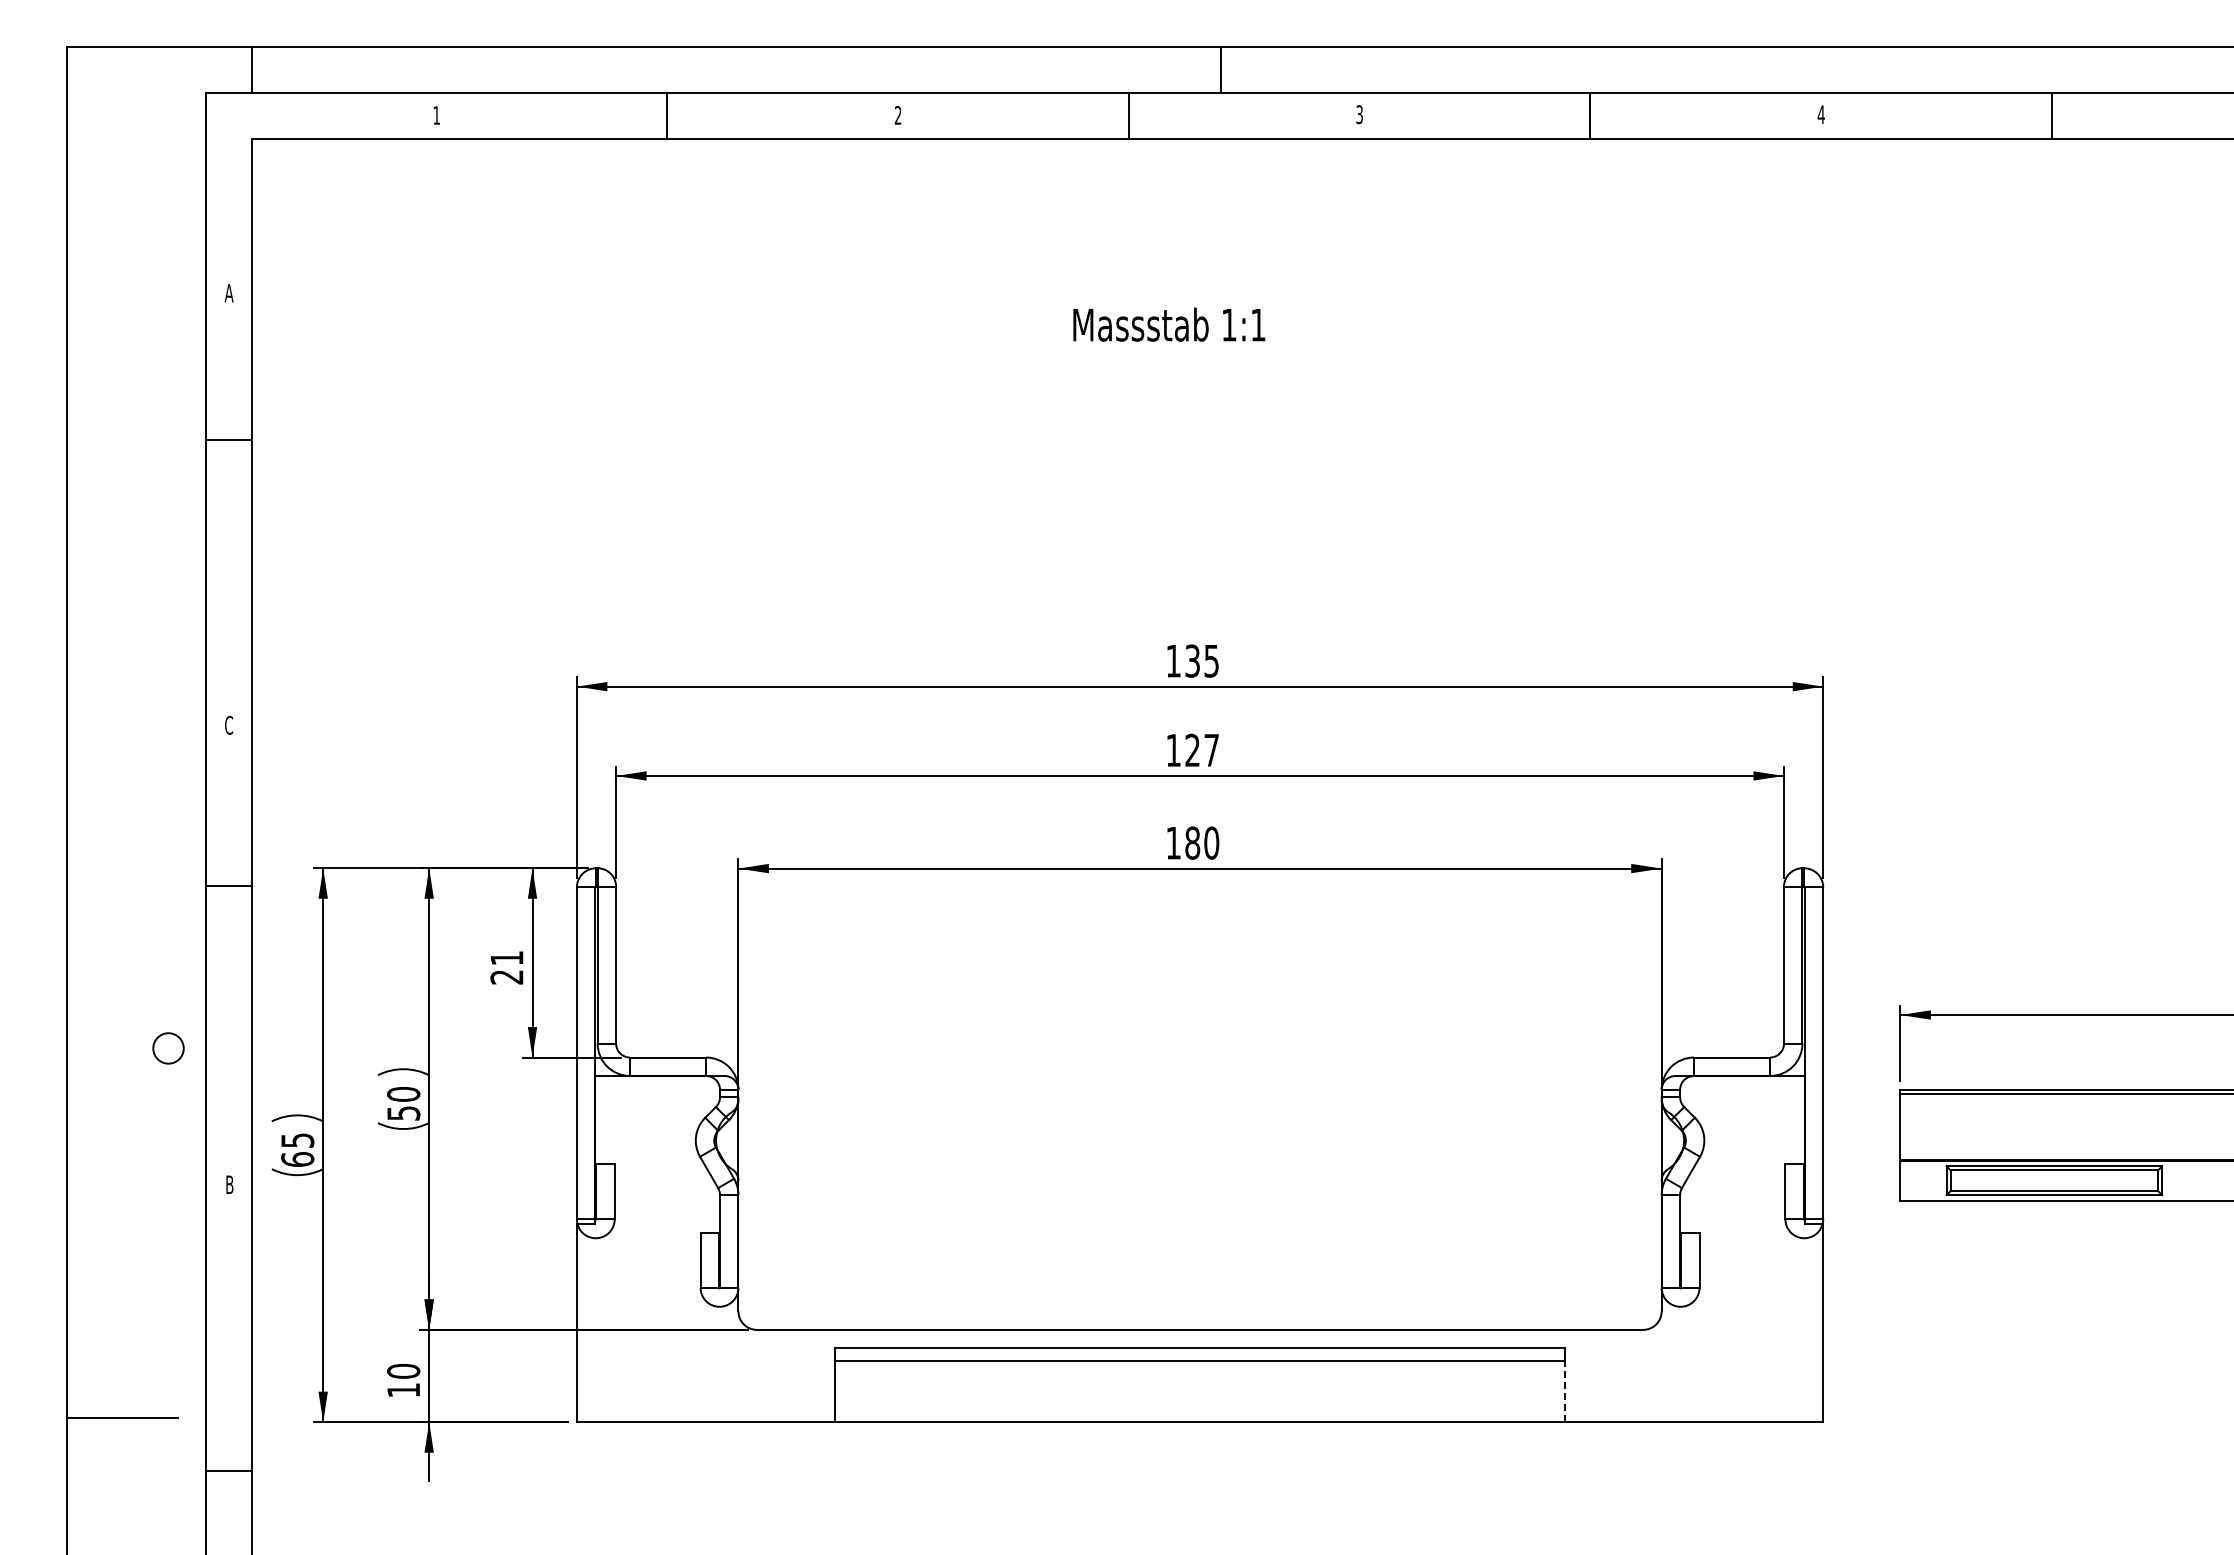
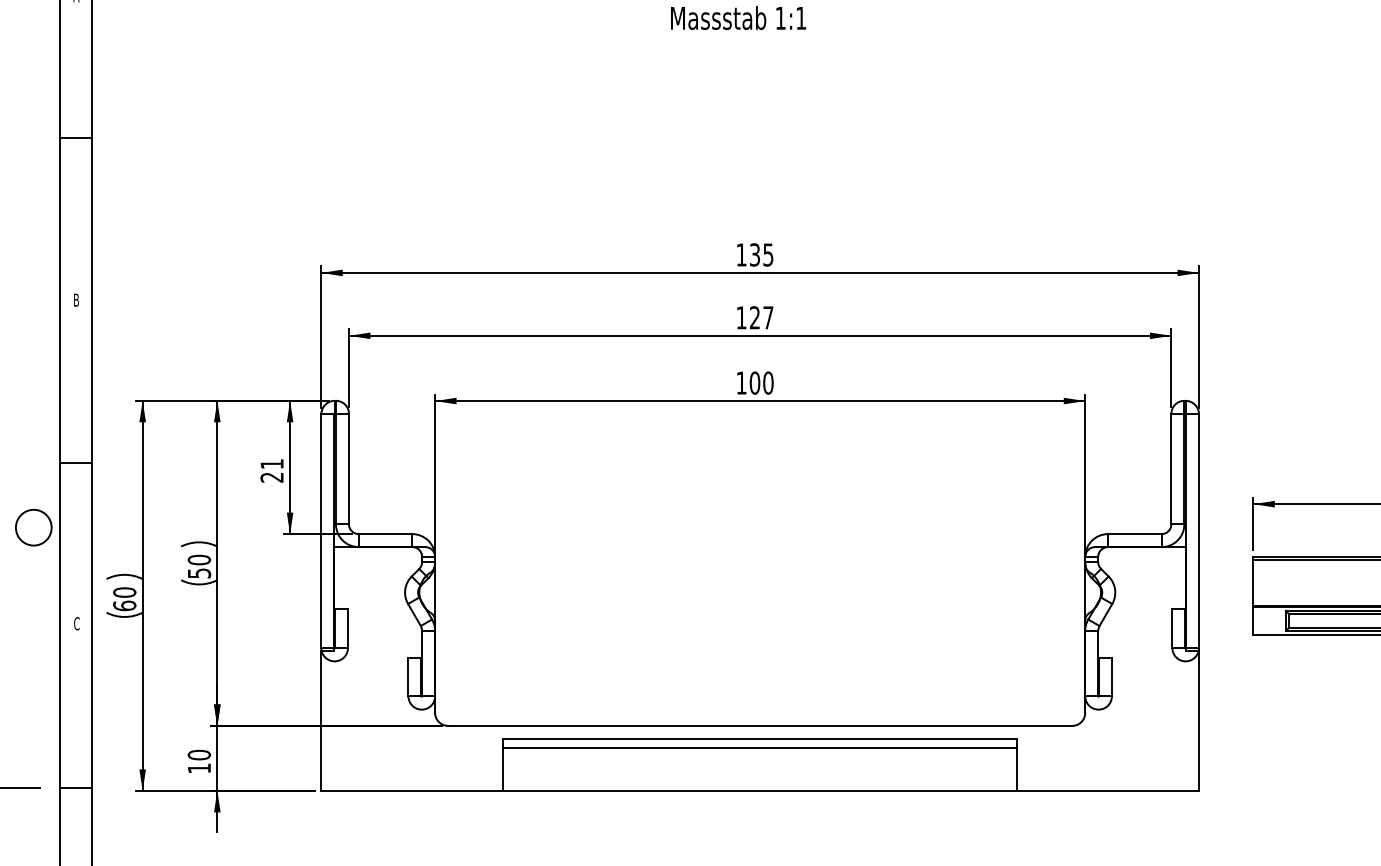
line: (228, 439) -> (76, 137), moved
text: (229, 724) -> (76, 299), C -> B
text: (1192, 842) -> (754, 382), 180 -> 100
line: (228, 886) -> (76, 462), moved
circle: (168, 1048) -> (33, 527), size x1.67
text: (297, 1140) -> (124, 592), 65 -> 60
text: (229, 1184) -> (76, 623), B -> C
line: (1564, 1391) -> (1016, 769), dashed -> solid
line: (228, 1470) -> (76, 787), moved

